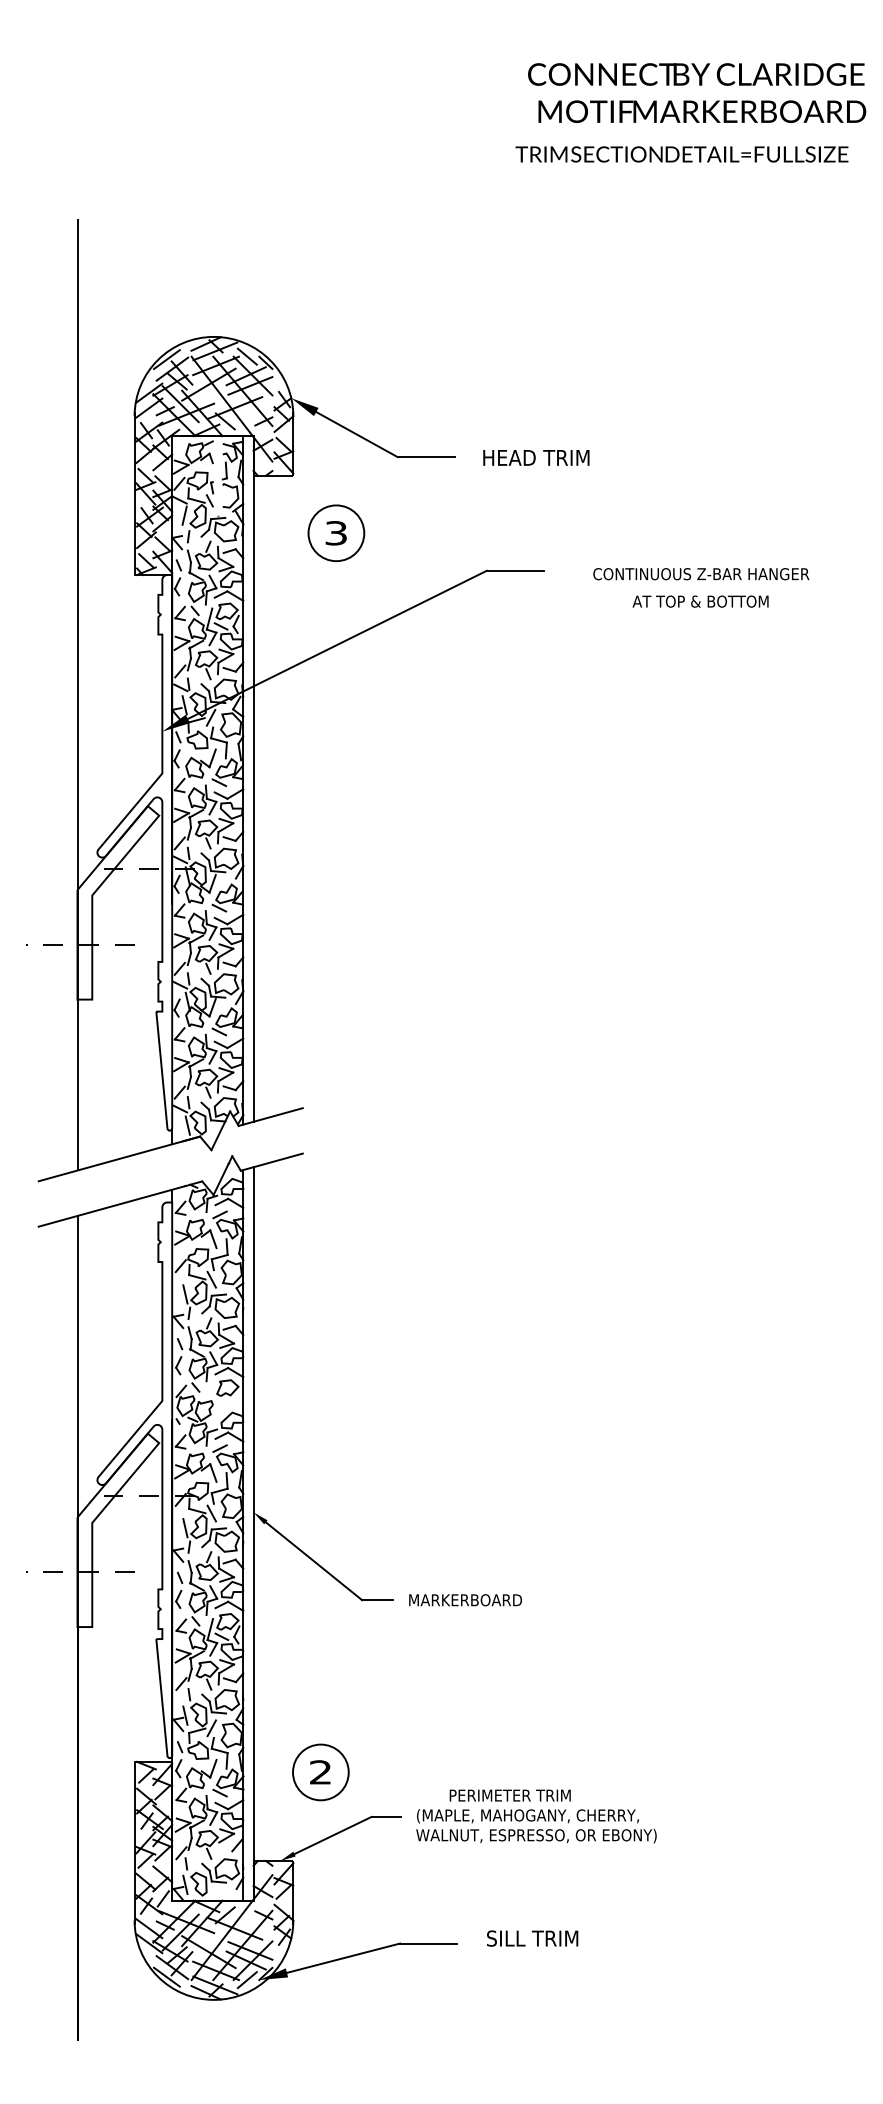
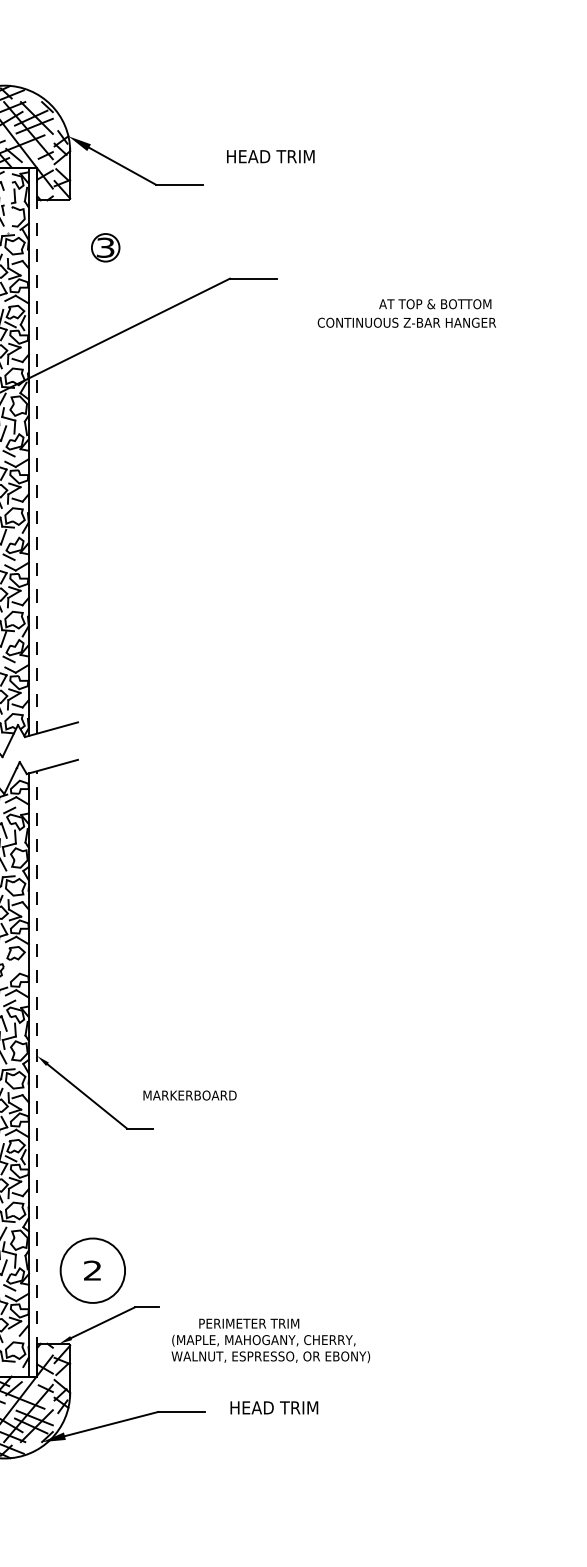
line: (246, 356) -> (31, 101), removed
text: (536, 457) -> (270, 156), moved
circle: (336, 533) -> (105, 247), size x0.6
text: (701, 574) -> (407, 323), moved
text: (700, 601) -> (435, 304), moved
line: (253, 778) -> (37, 450), solid -> dashed
line: (253, 1533) -> (37, 1073), solid -> dashed
text: (465, 1600) -> (189, 1095), moved
circle: (320, 1772) -> (92, 1270), size x1.4
text: (536, 1816) -> (270, 1340), moved
text: (540, 1938) -> (274, 1407), SILL TRIM -> HEAD TRIM
line: (246, 1980) -> (31, 1442), removed

